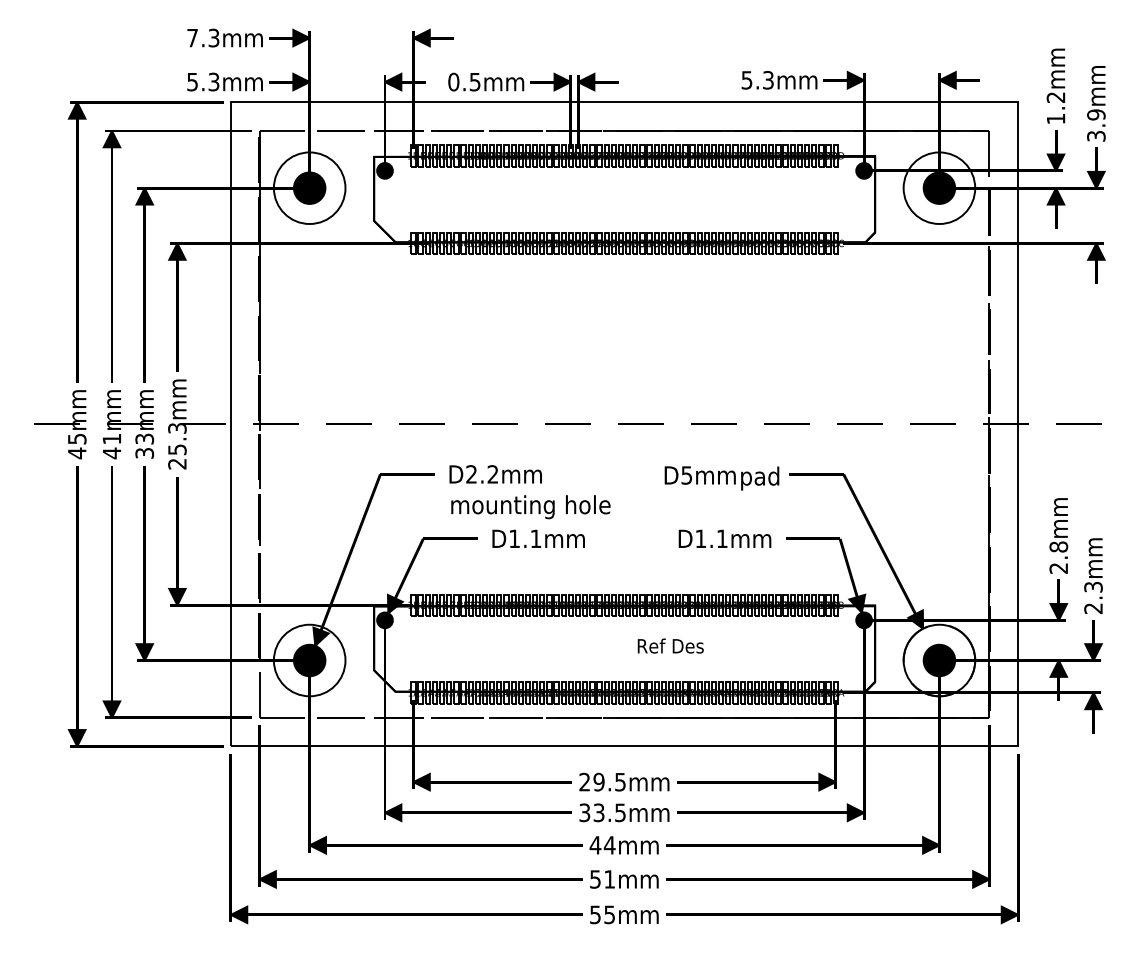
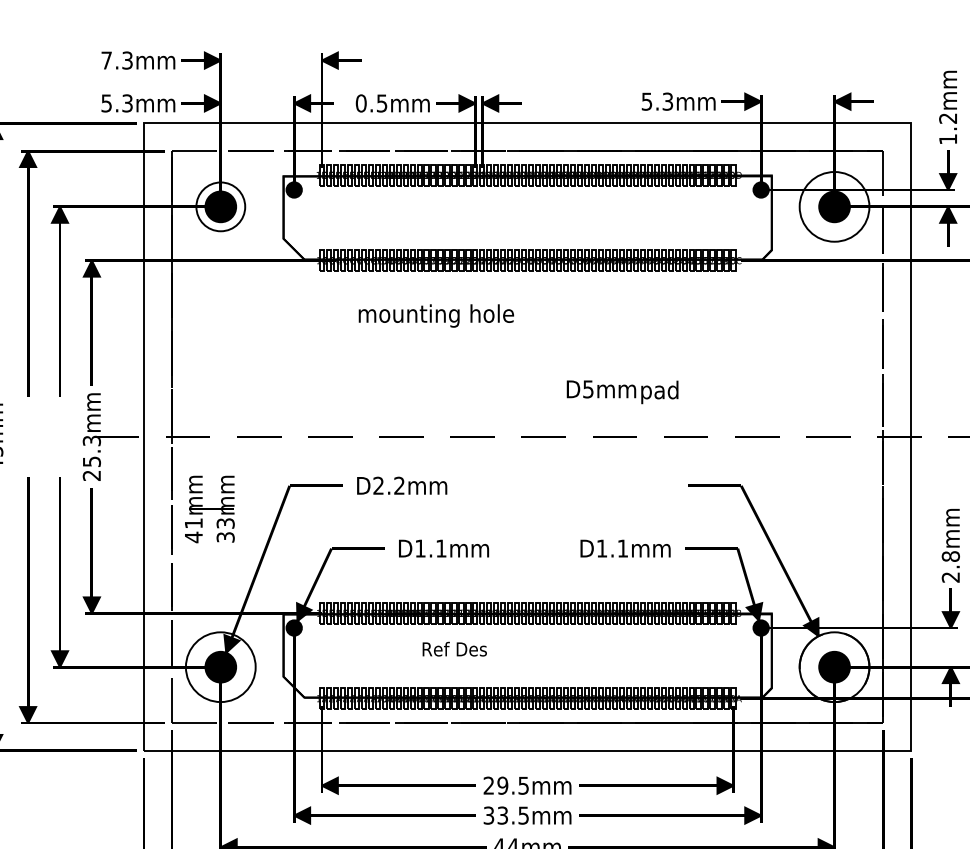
circle: (309, 188) -> (220, 207), size x0.7
text: (128, 424) -> (209, 509), moved
text: (721, 478) -> (622, 392), moved
text: (530, 507) -> (436, 316), moved
text: (670, 645) -> (454, 648), moved

